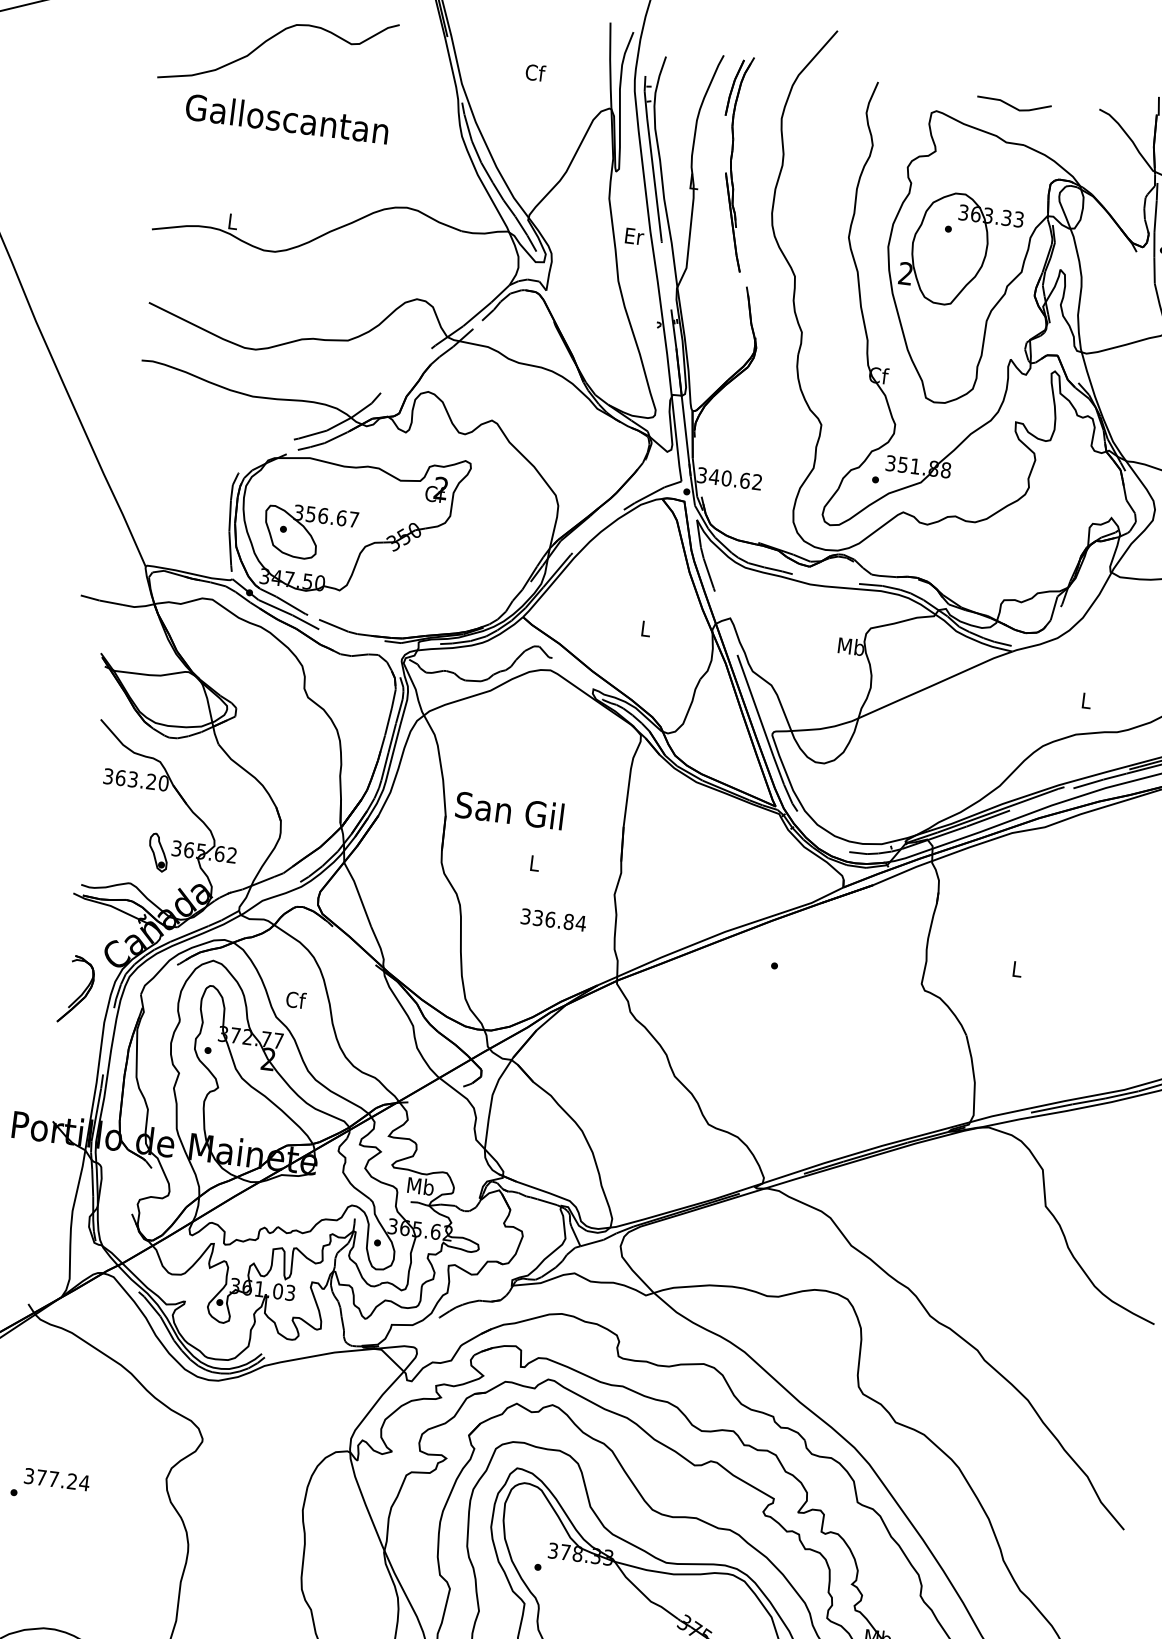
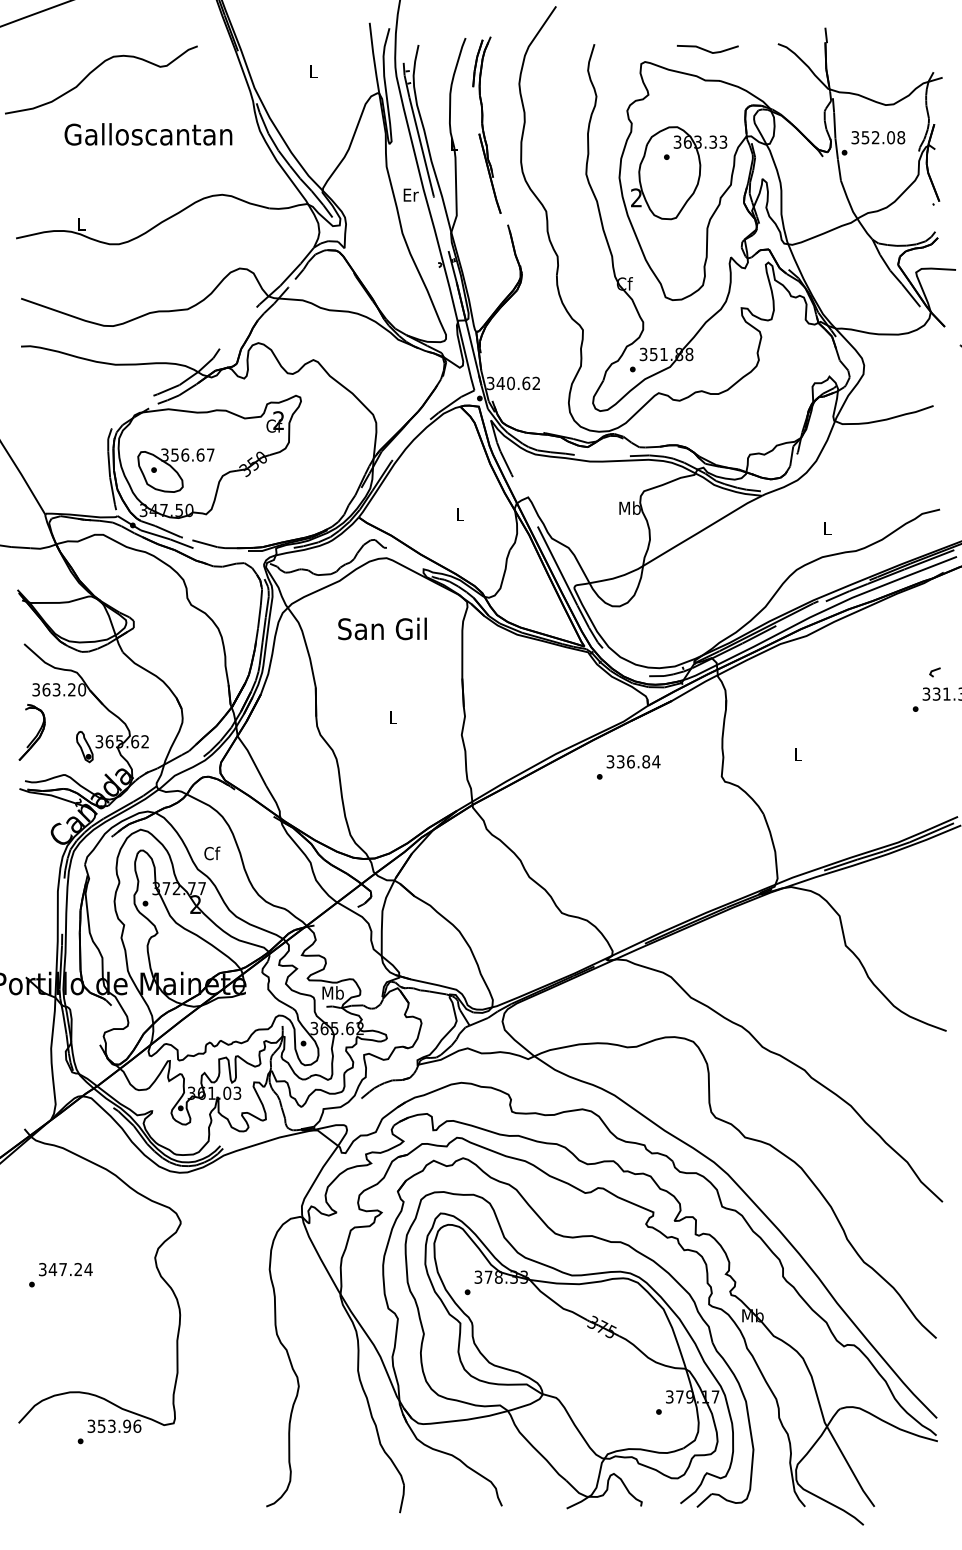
text: (535, 72) -> (313, 71), Cf -> L
text: (287, 119) -> (148, 134), moved
text: (509, 810) -> (382, 628), moved
text: (553, 919) -> (633, 761), moved
part: (76, 989) -> (31, 732), moved
text: (41, 1477) -> (52, 1269), 377.24 -> 347.24

